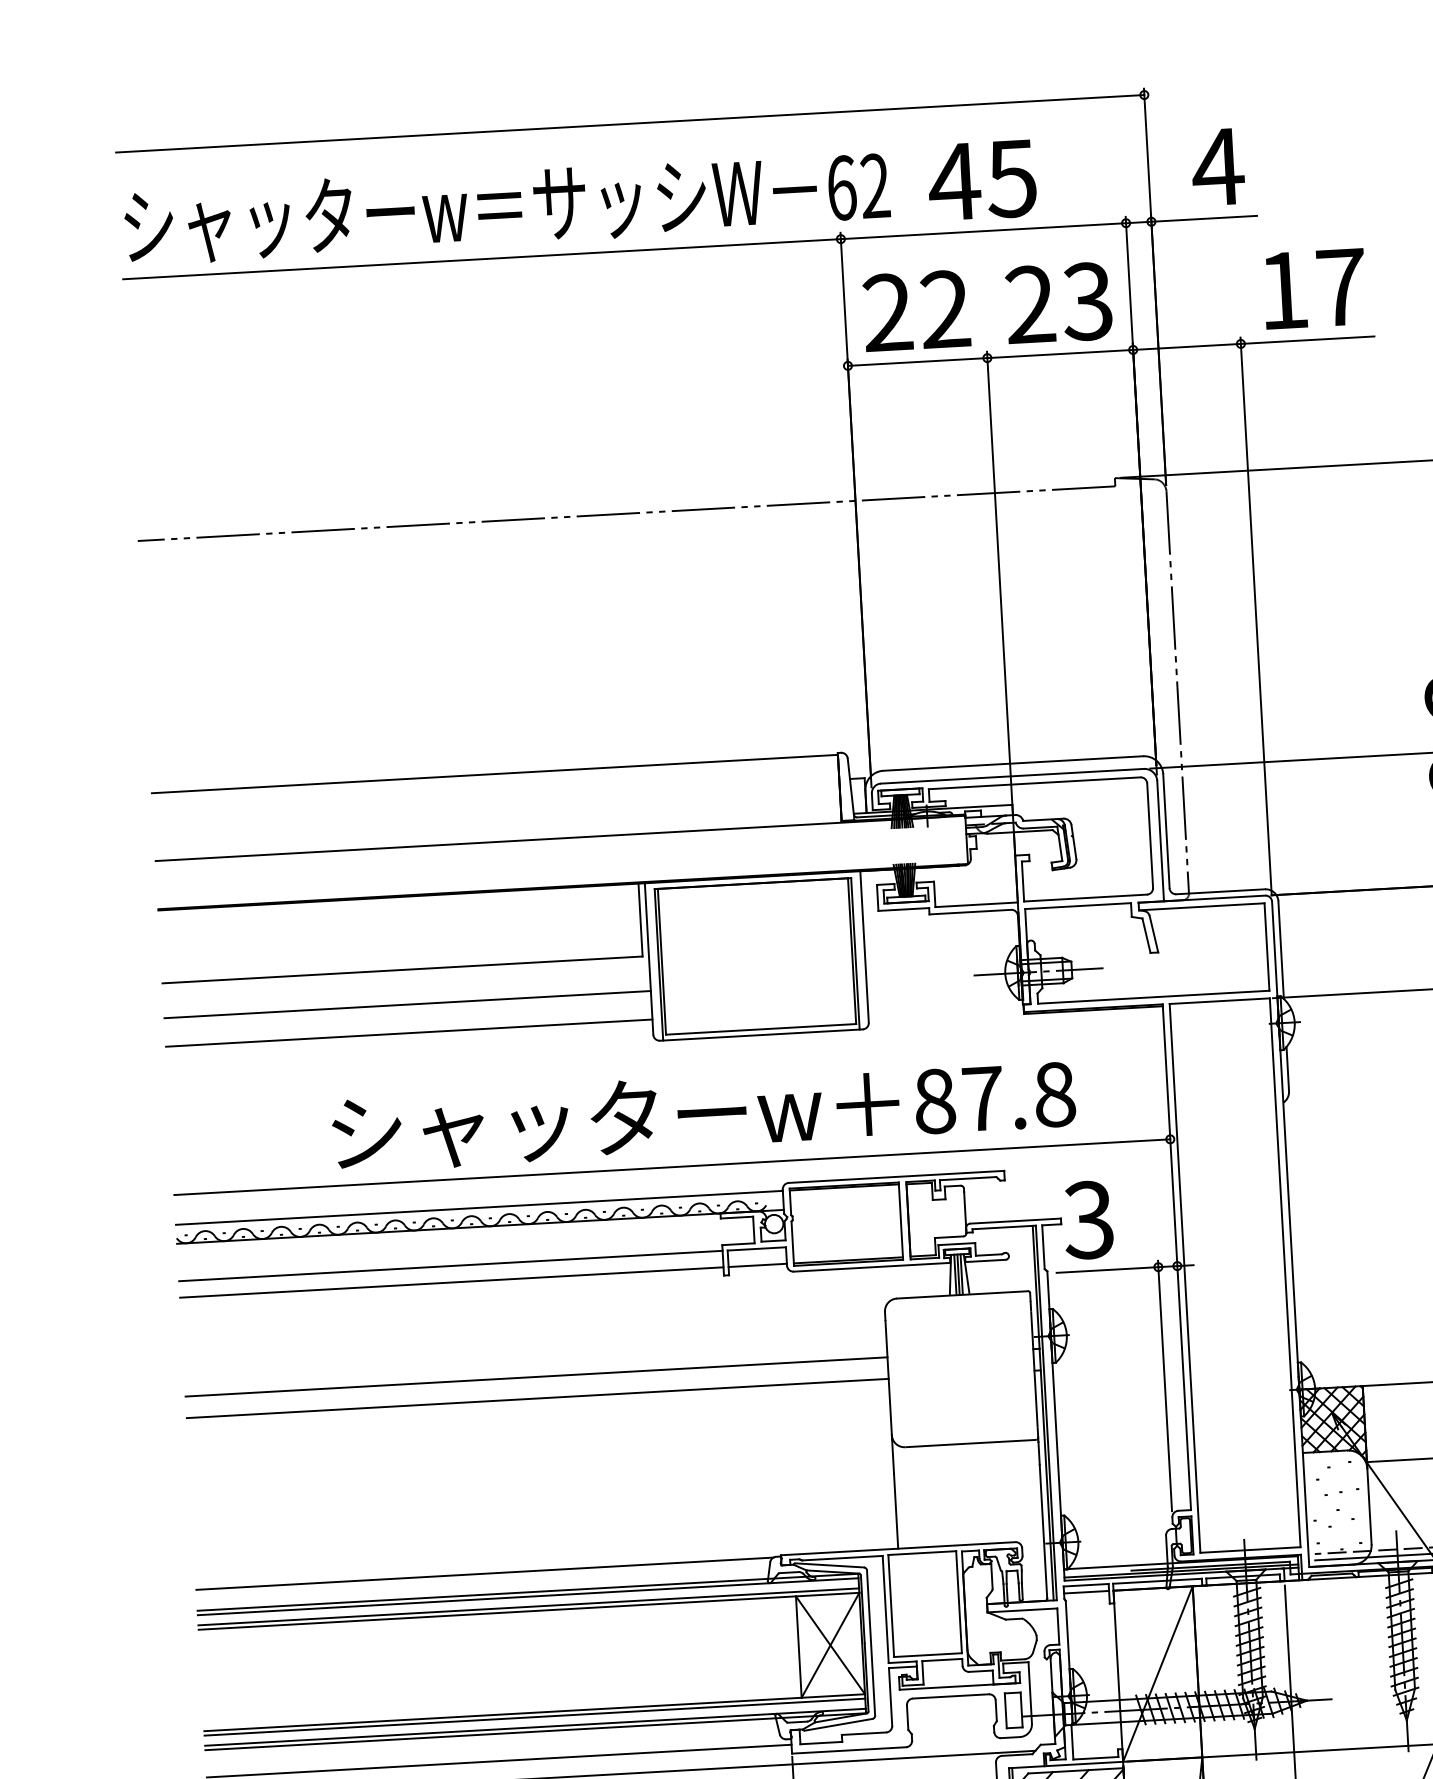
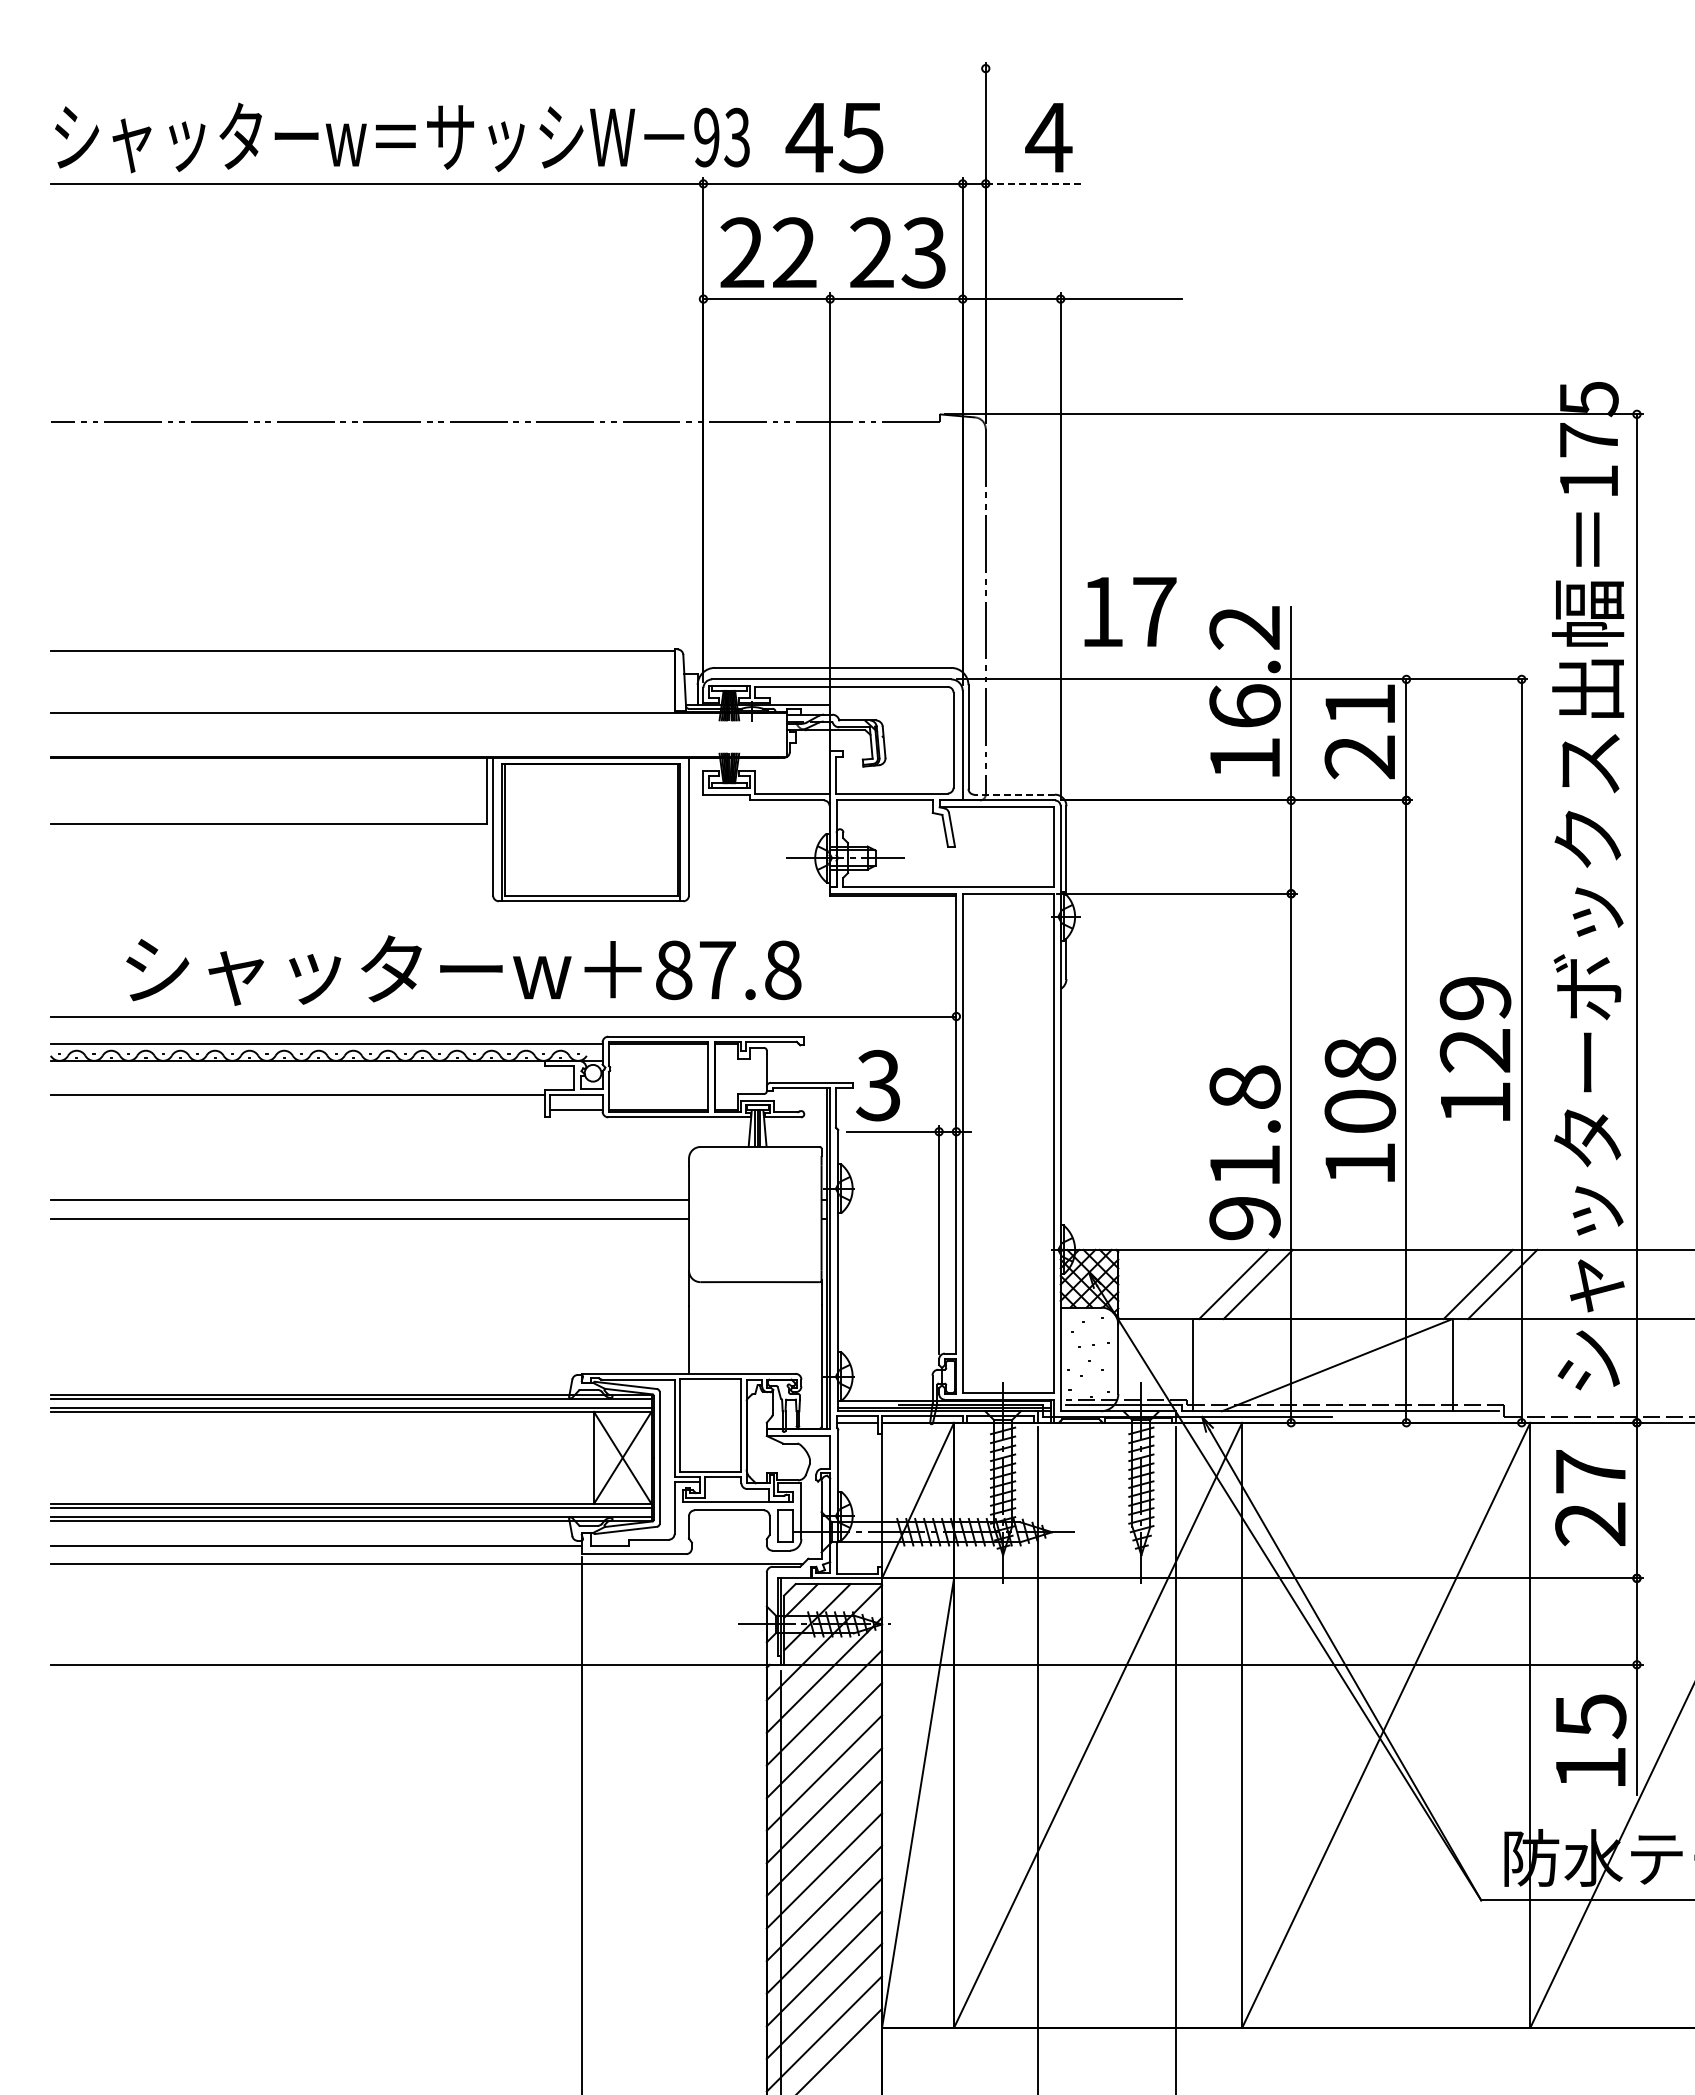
line: (629, 123) -> (517, 68), removed
text: (859, 187) -> (722, 137), 62 -> 93
line: (1204, 218) -> (1034, 183), solid -> dashed
text: (1314, 288) -> (1130, 611), moved
line: (1220, 891) -> (1014, 794), solid -> dashed
line: (407, 1004) -> (271, 855), removed
line: (408, 1032) -> (271, 881), removed
text: (703, 1114) -> (463, 970), moved
line: (451, 1282) -> (297, 1109), removed
line: (484, 1573) -> (312, 1375), removed

